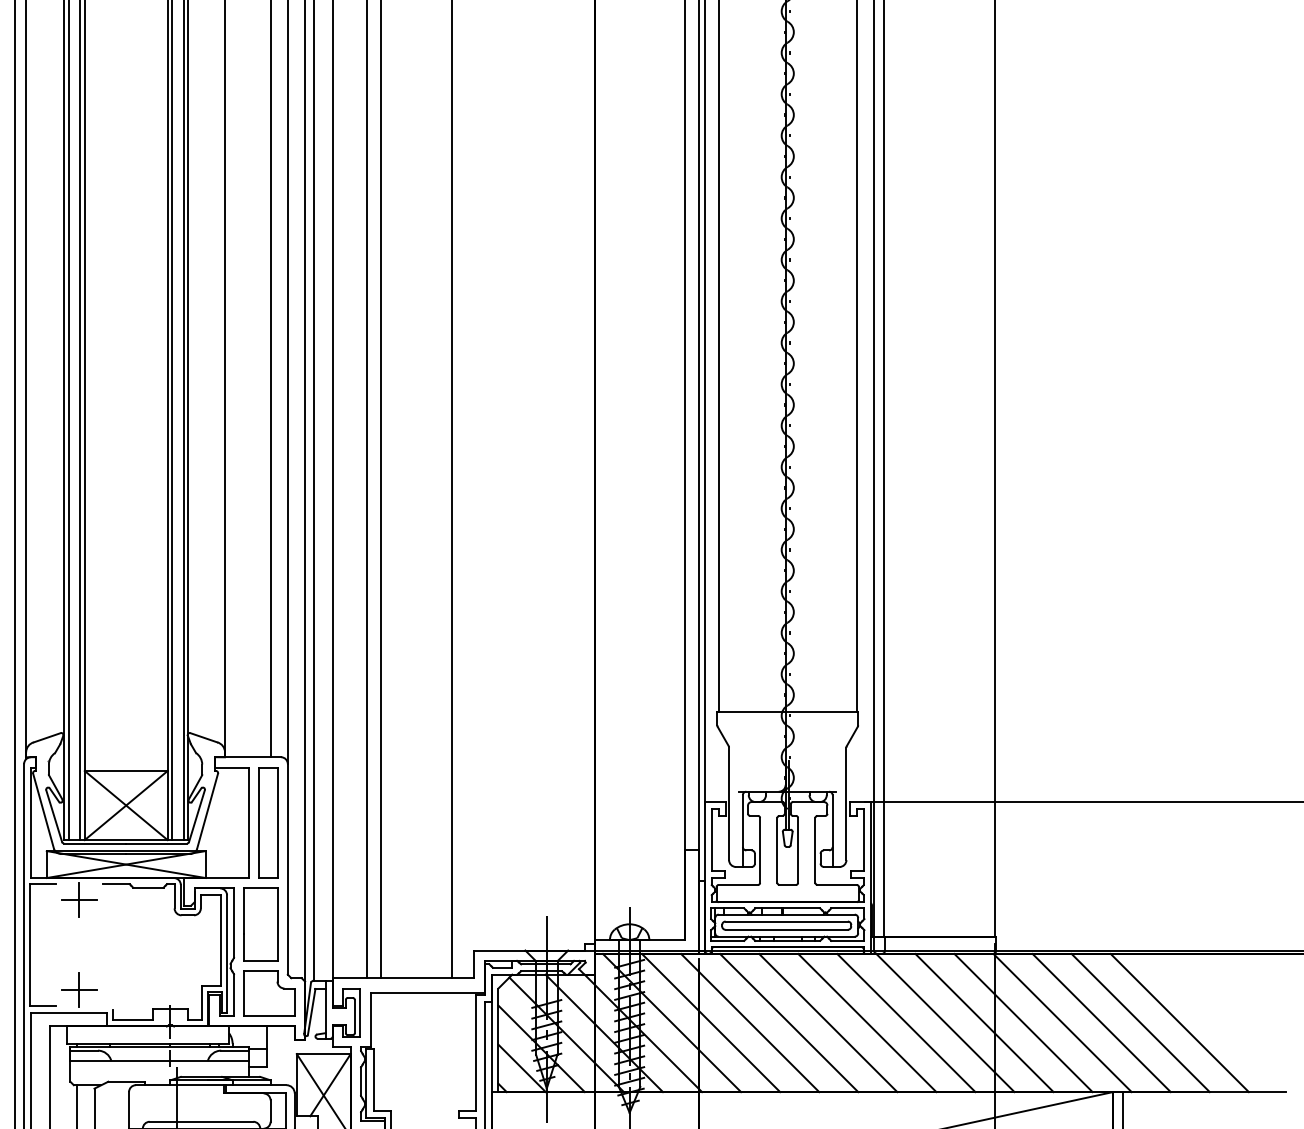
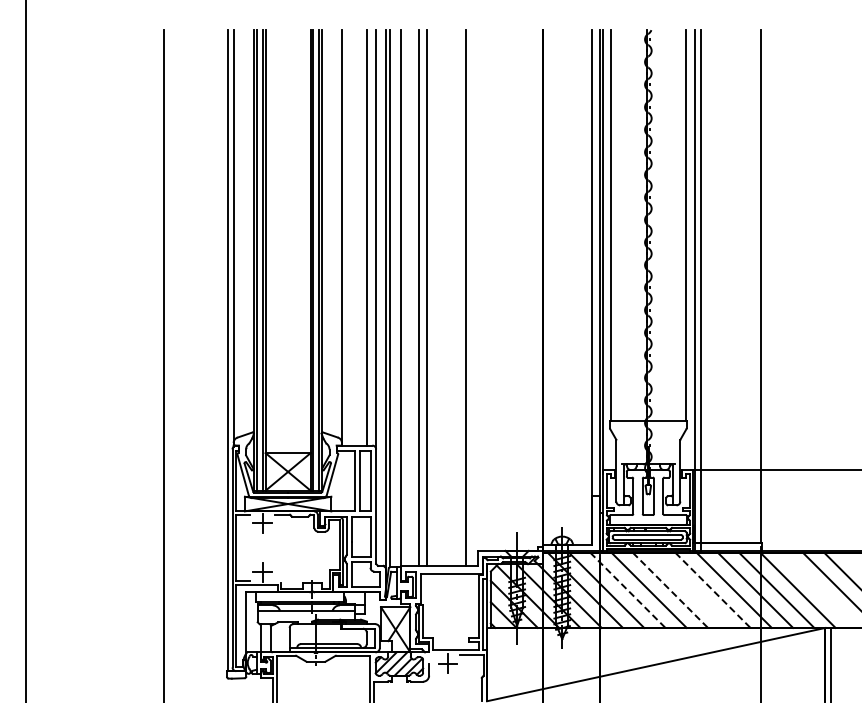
line: (866, 1021) -> (691, 589), removed
line: (1100, 1021) -> (818, 589), removed
line: (751, 1023) -> (628, 590), solid -> dashed
line: (828, 1023) -> (670, 590), solid -> dashed
line: (907, 1023) -> (713, 590), solid -> dashed

